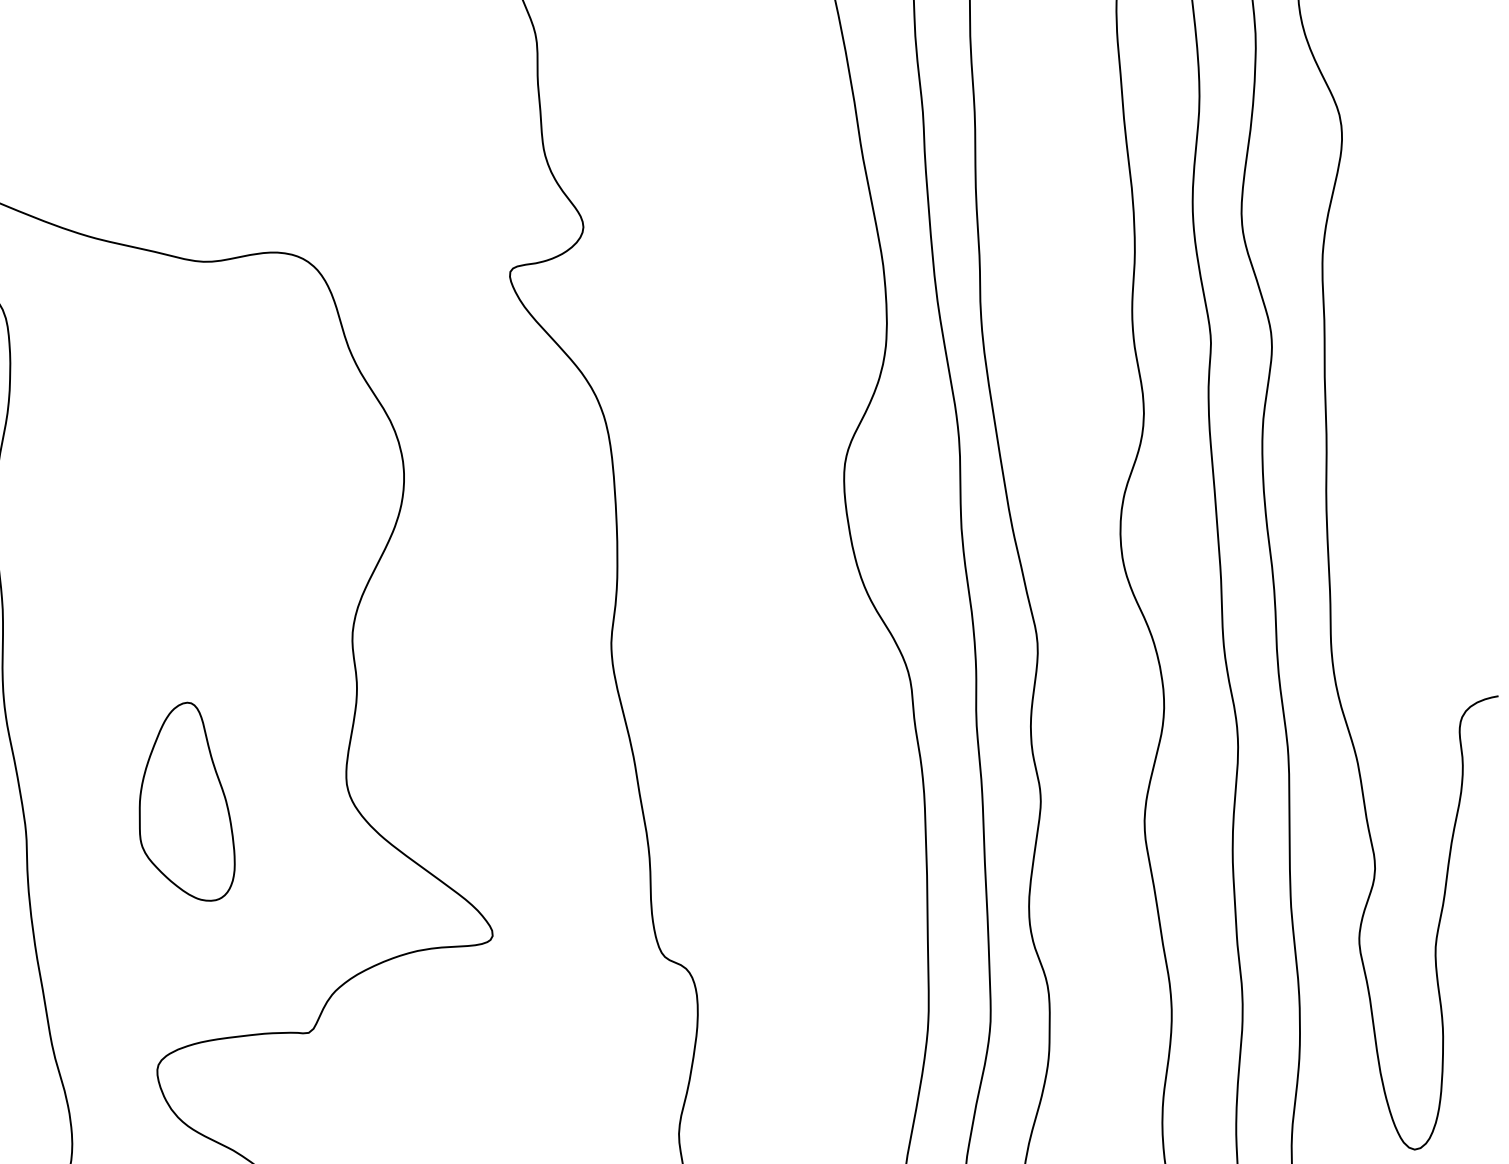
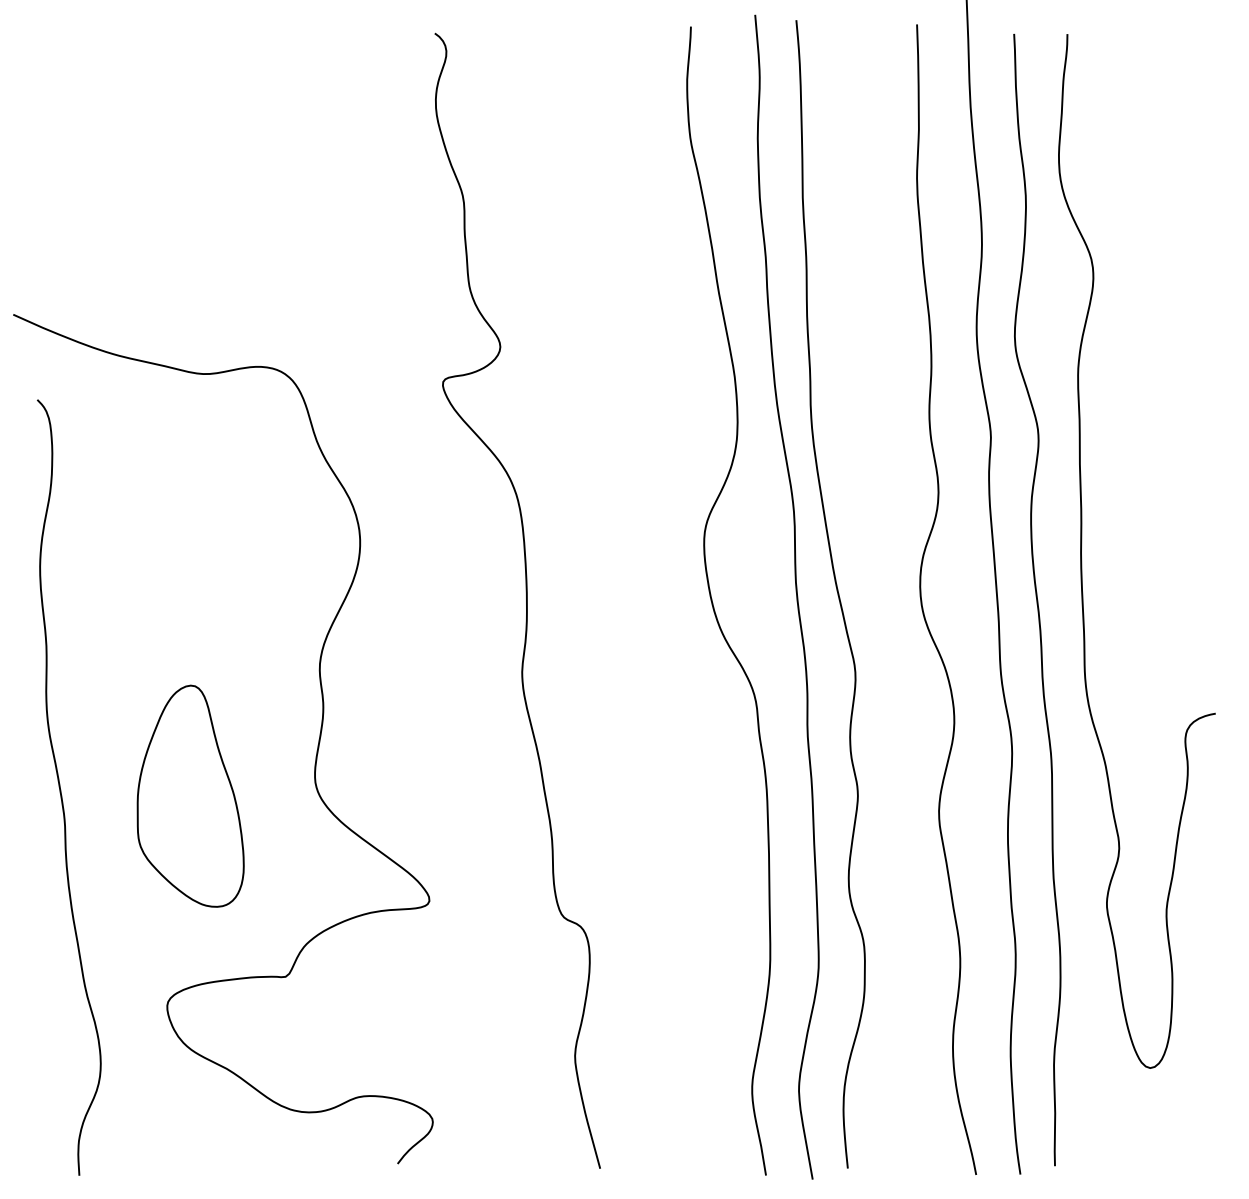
part: (187, 800) -> (190, 795), size x1.43

